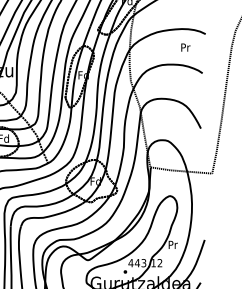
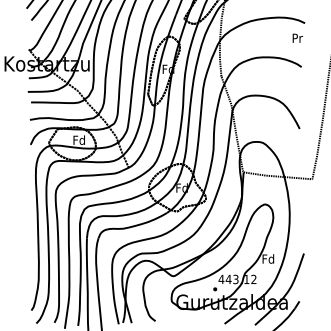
text: (185, 46) -> (297, 37), moved
text: (173, 244) -> (268, 258), Pr -> Fd

